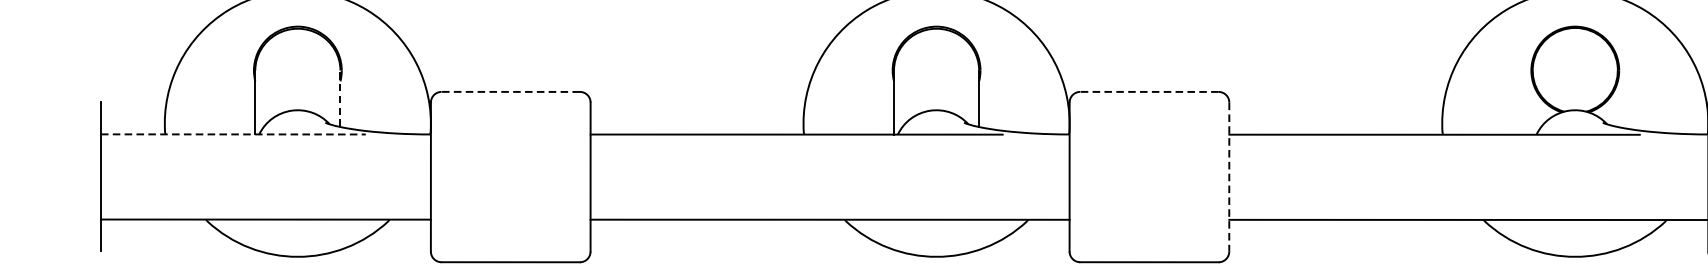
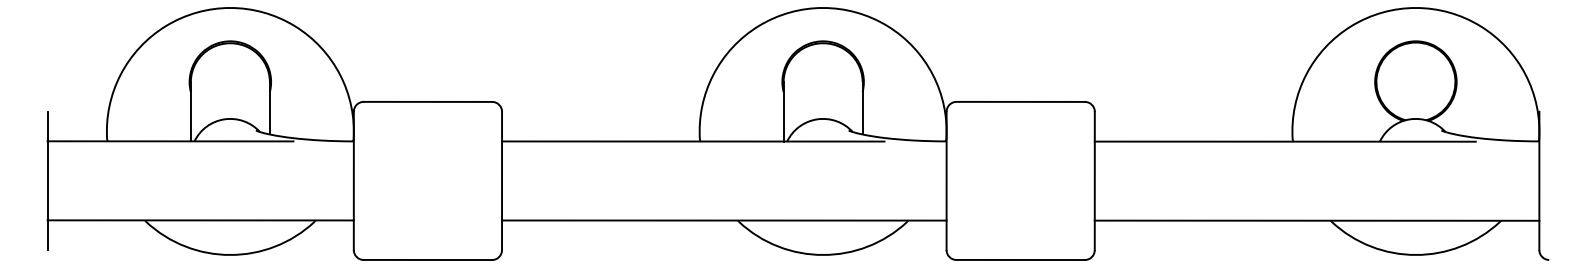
line: (510, 91) -> (427, 101), dashed -> solid
line: (1149, 91) -> (1020, 101), dashed -> solid
line: (340, 97) -> (269, 107), dashed -> solid
line: (233, 134) -> (170, 141), dashed -> solid
line: (1228, 177) -> (1094, 181), dashed -> solid

